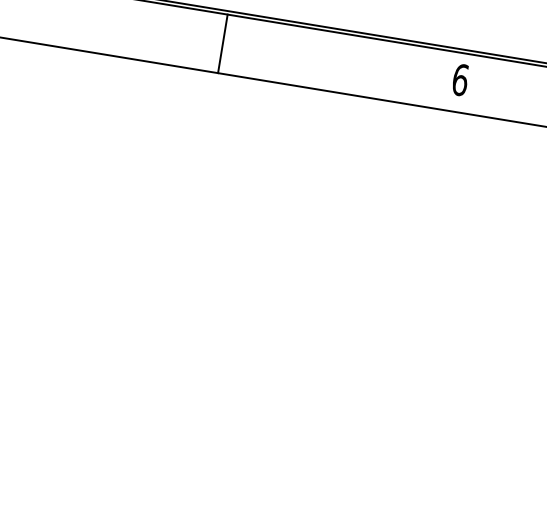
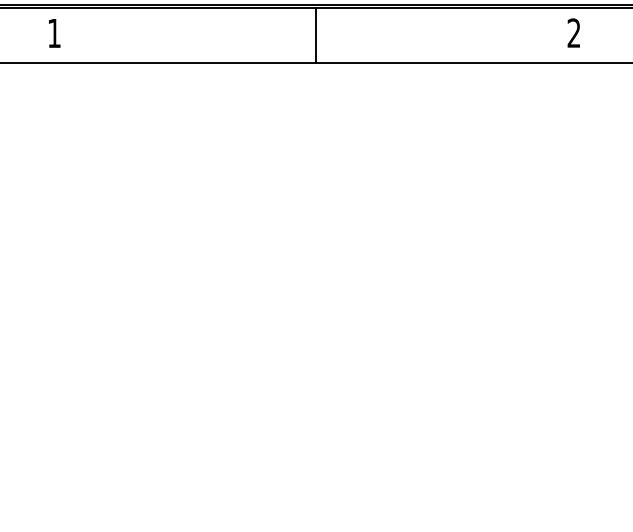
line: (222, 43) -> (316, 35), moved
text: (459, 80) -> (573, 33), 6 -> 2

